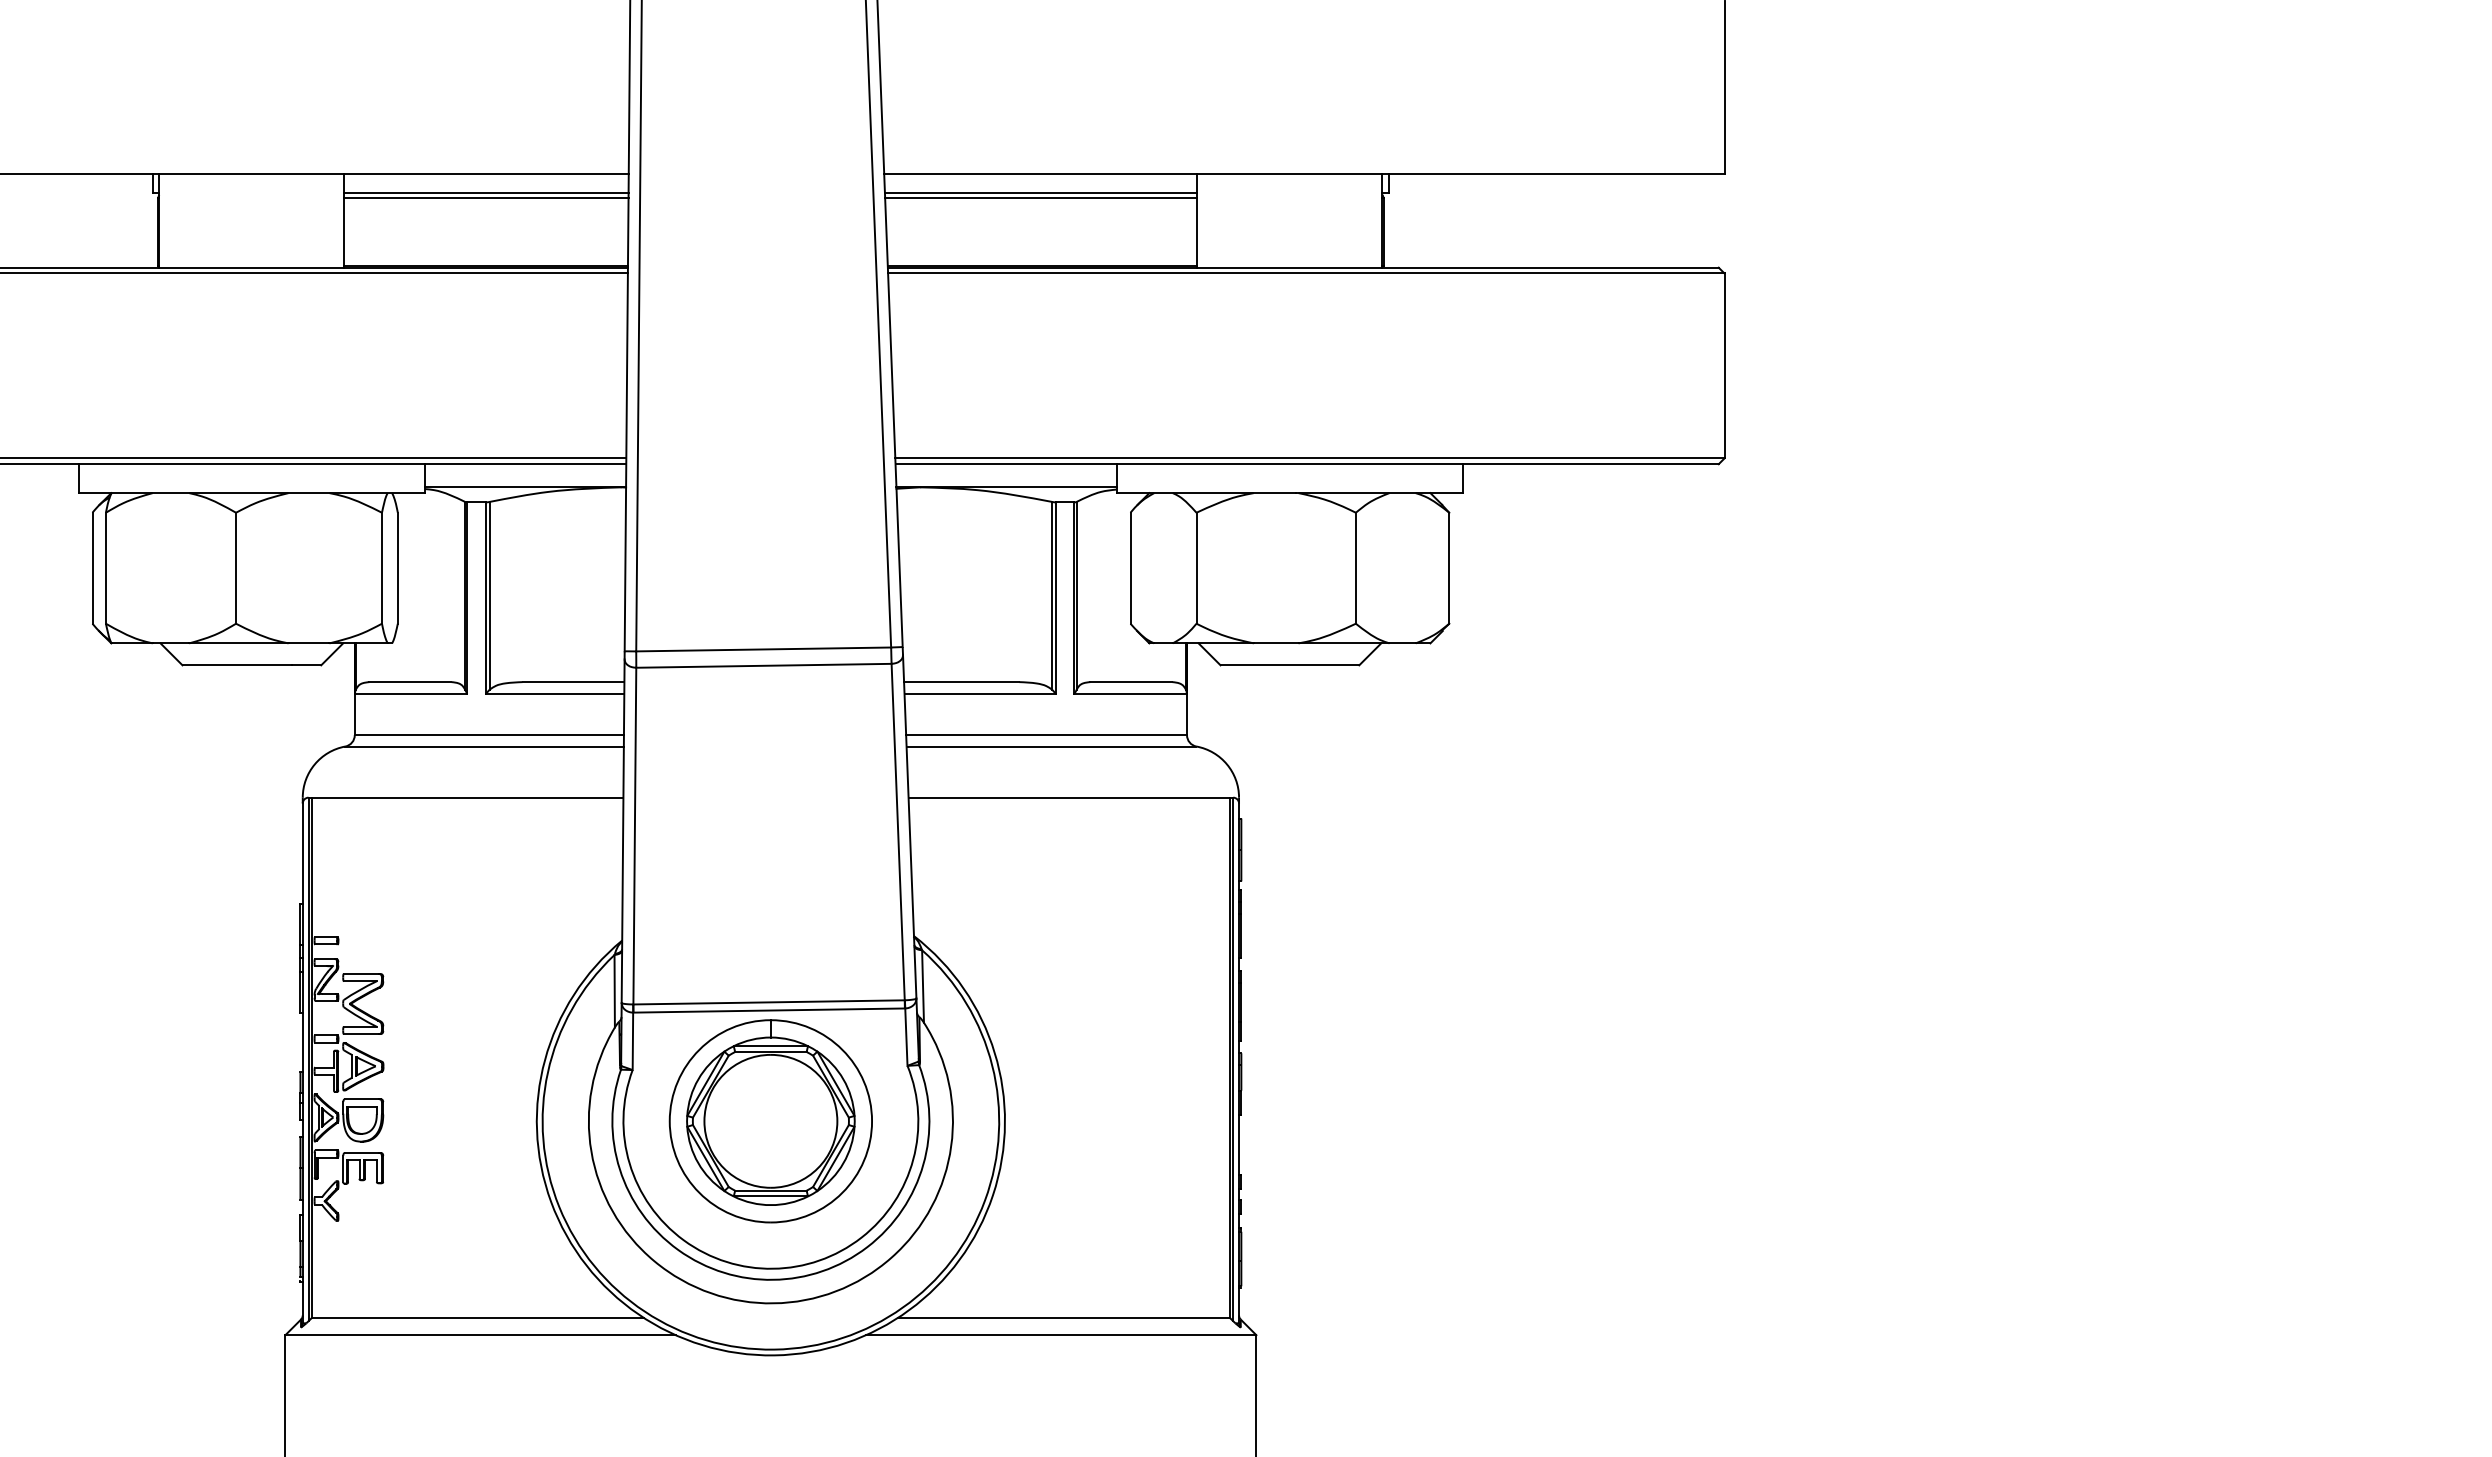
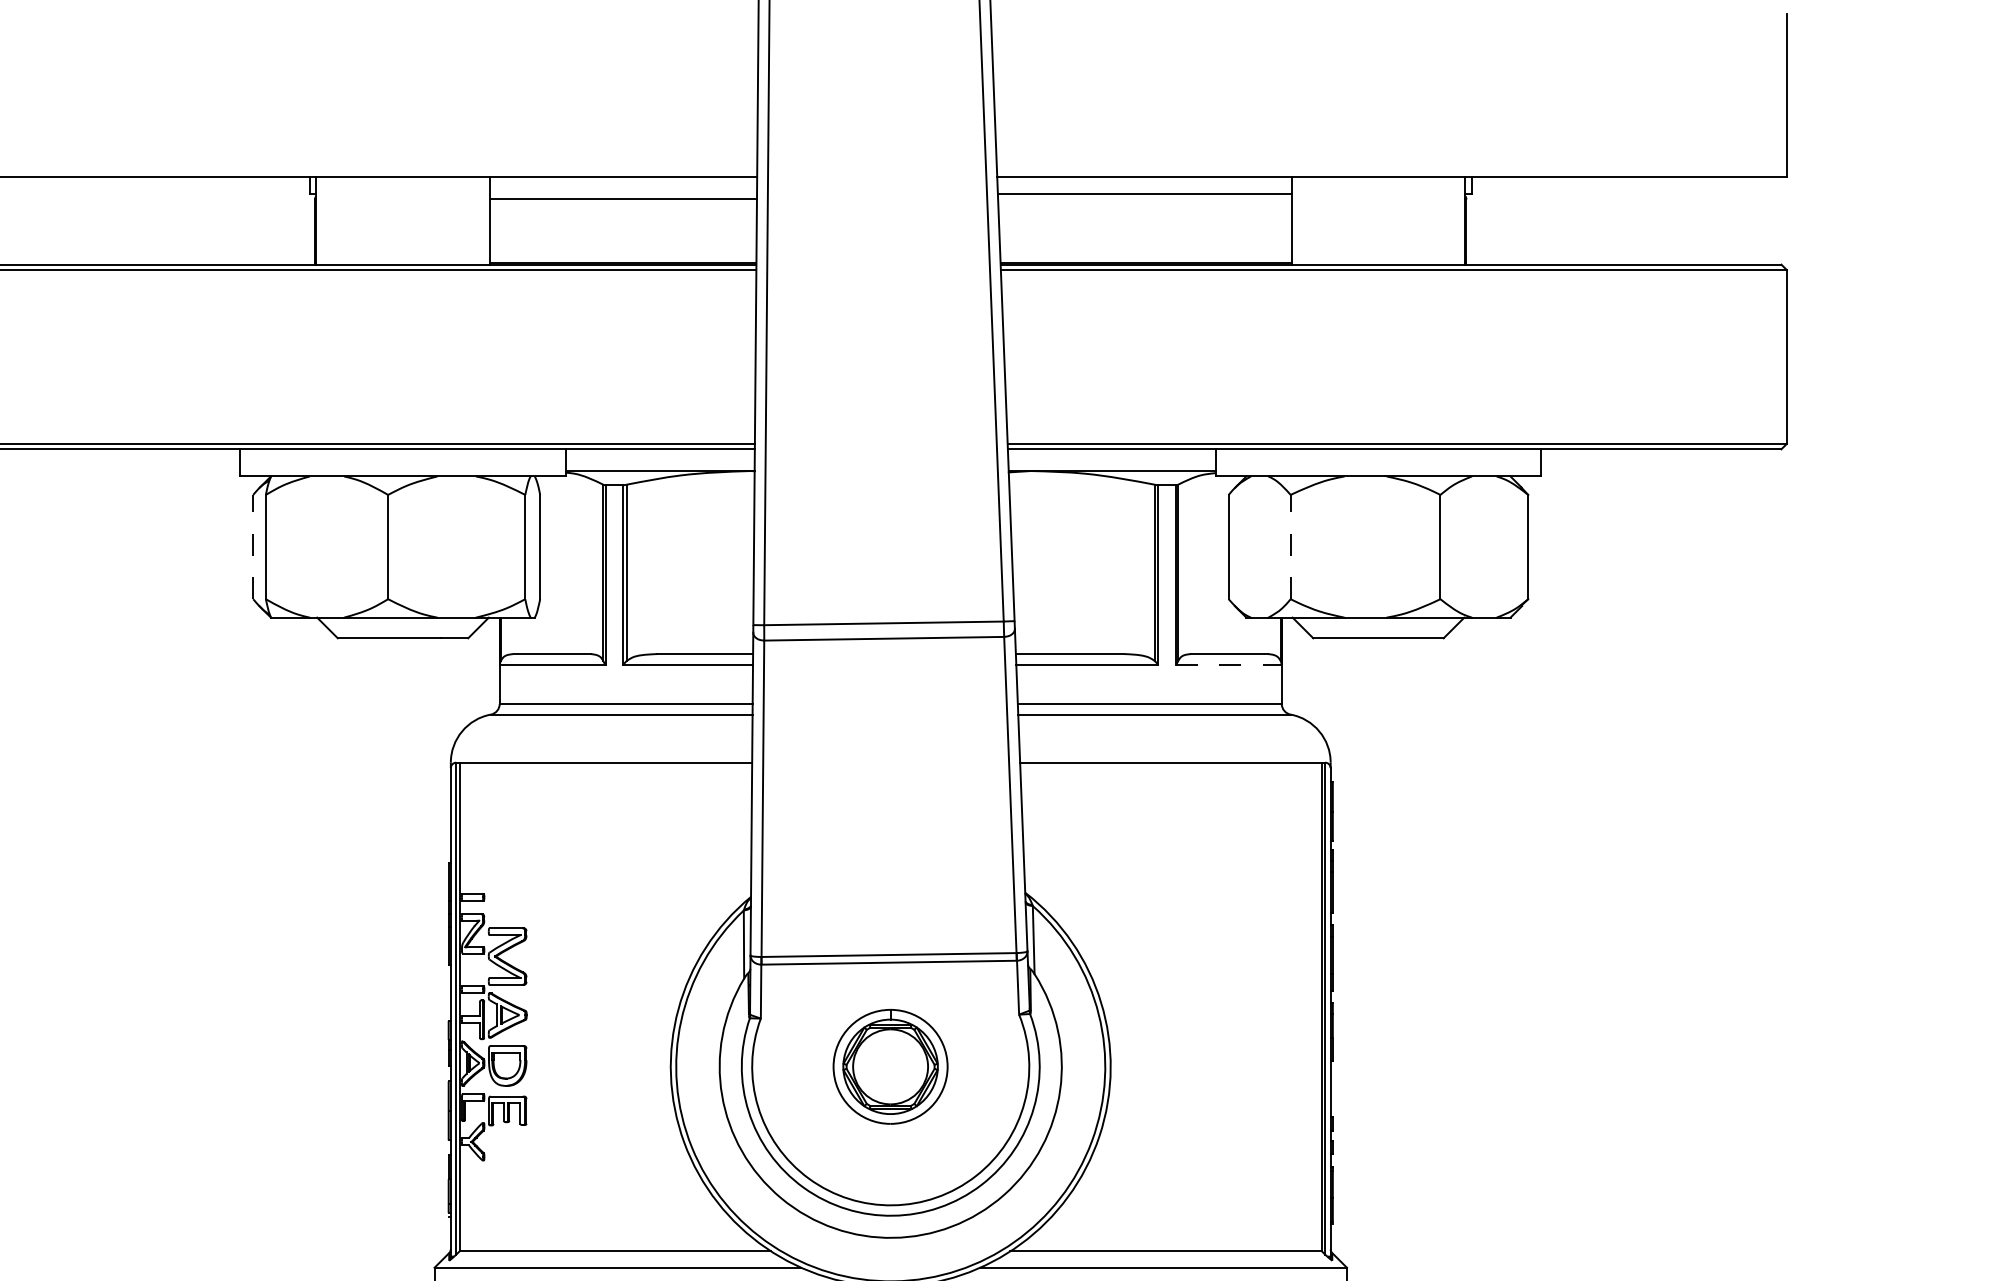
line: (486, 192) -> (623, 193), removed
line: (1041, 198) -> (1145, 199), removed
line: (92, 567) -> (253, 546), solid -> dashed
line: (1196, 567) -> (1290, 546), solid -> dashed
line: (1131, 693) -> (1229, 664), solid -> dashed
part: (770, 1121) -> (890, 1066), size x0.6

